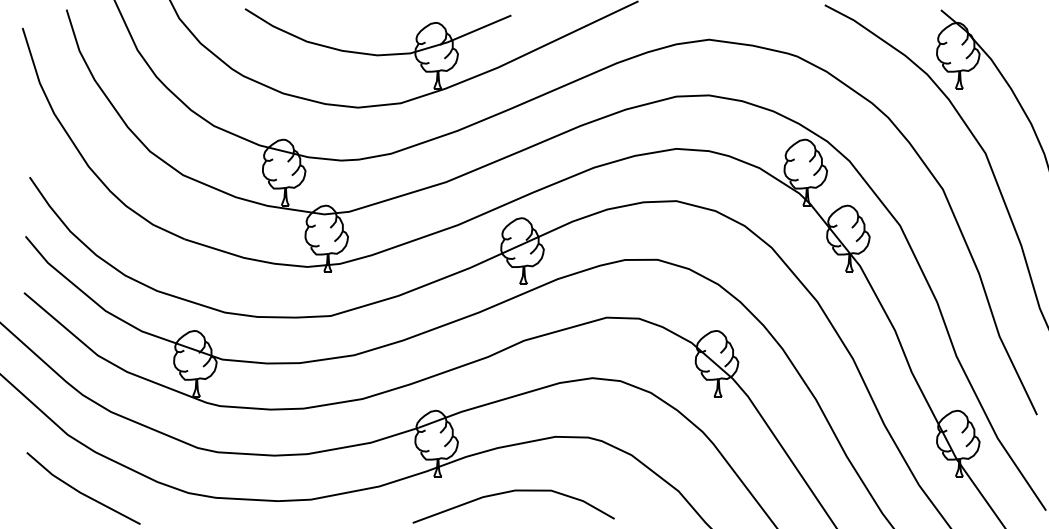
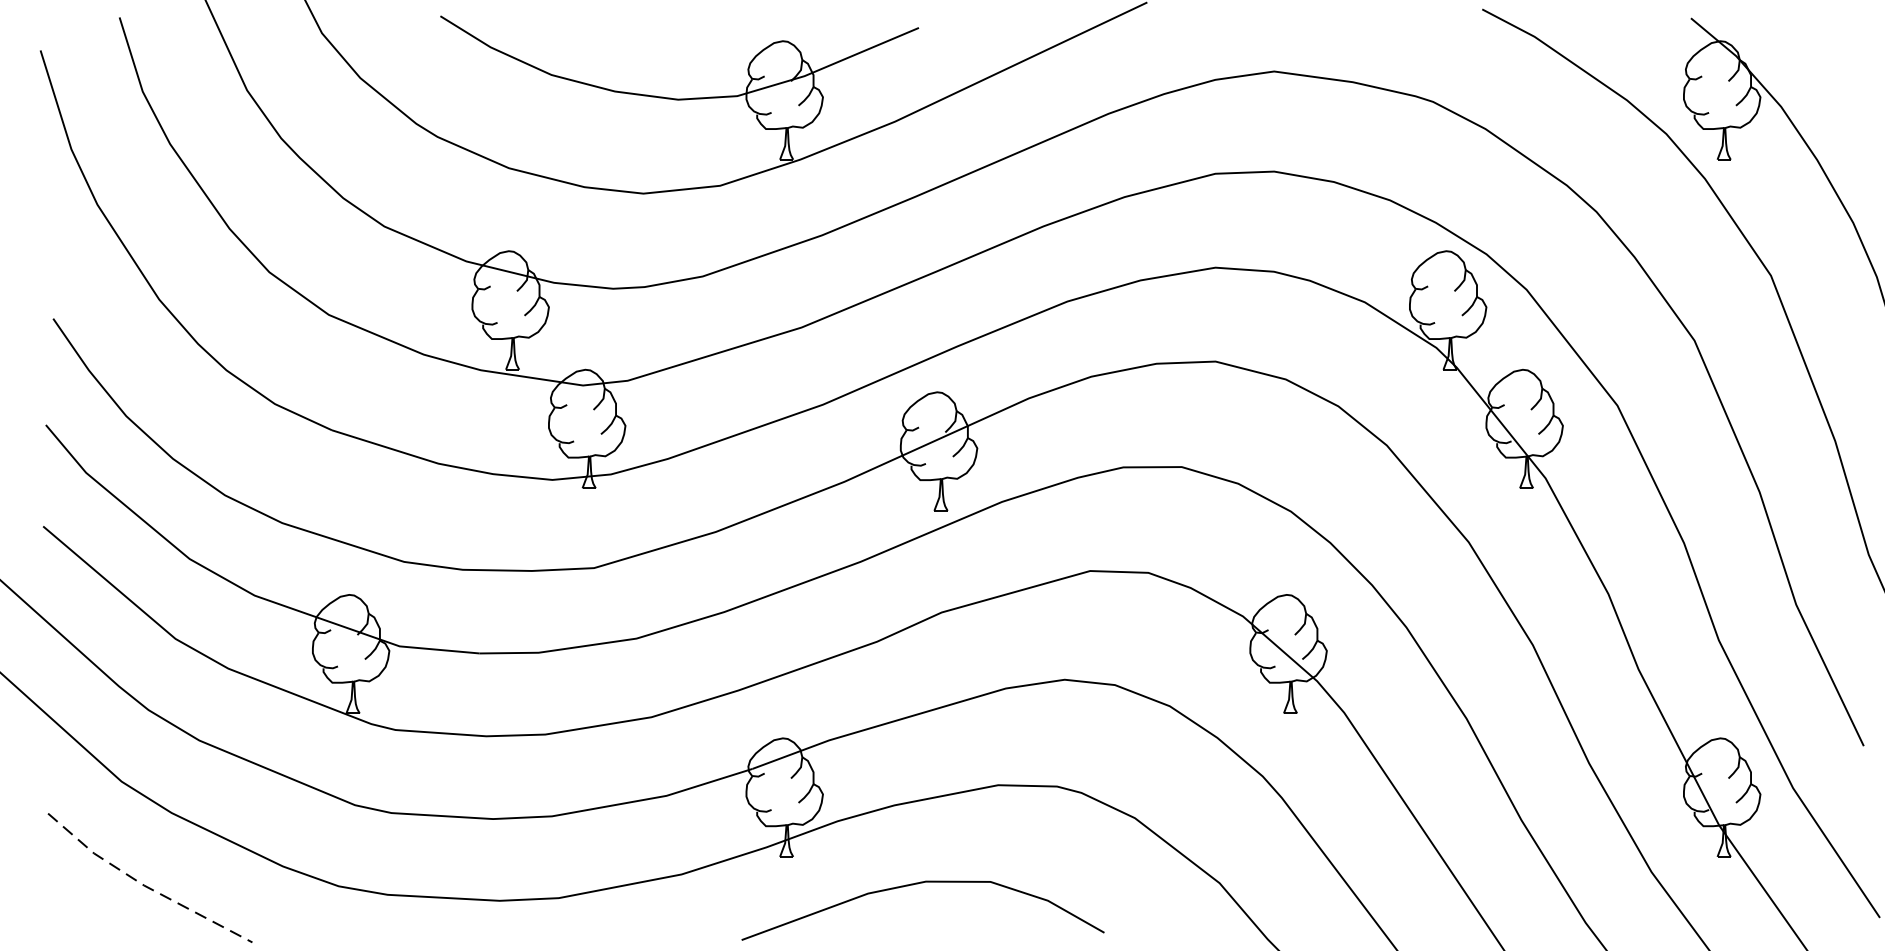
line: (80, 492) -> (144, 885), solid -> dashed

